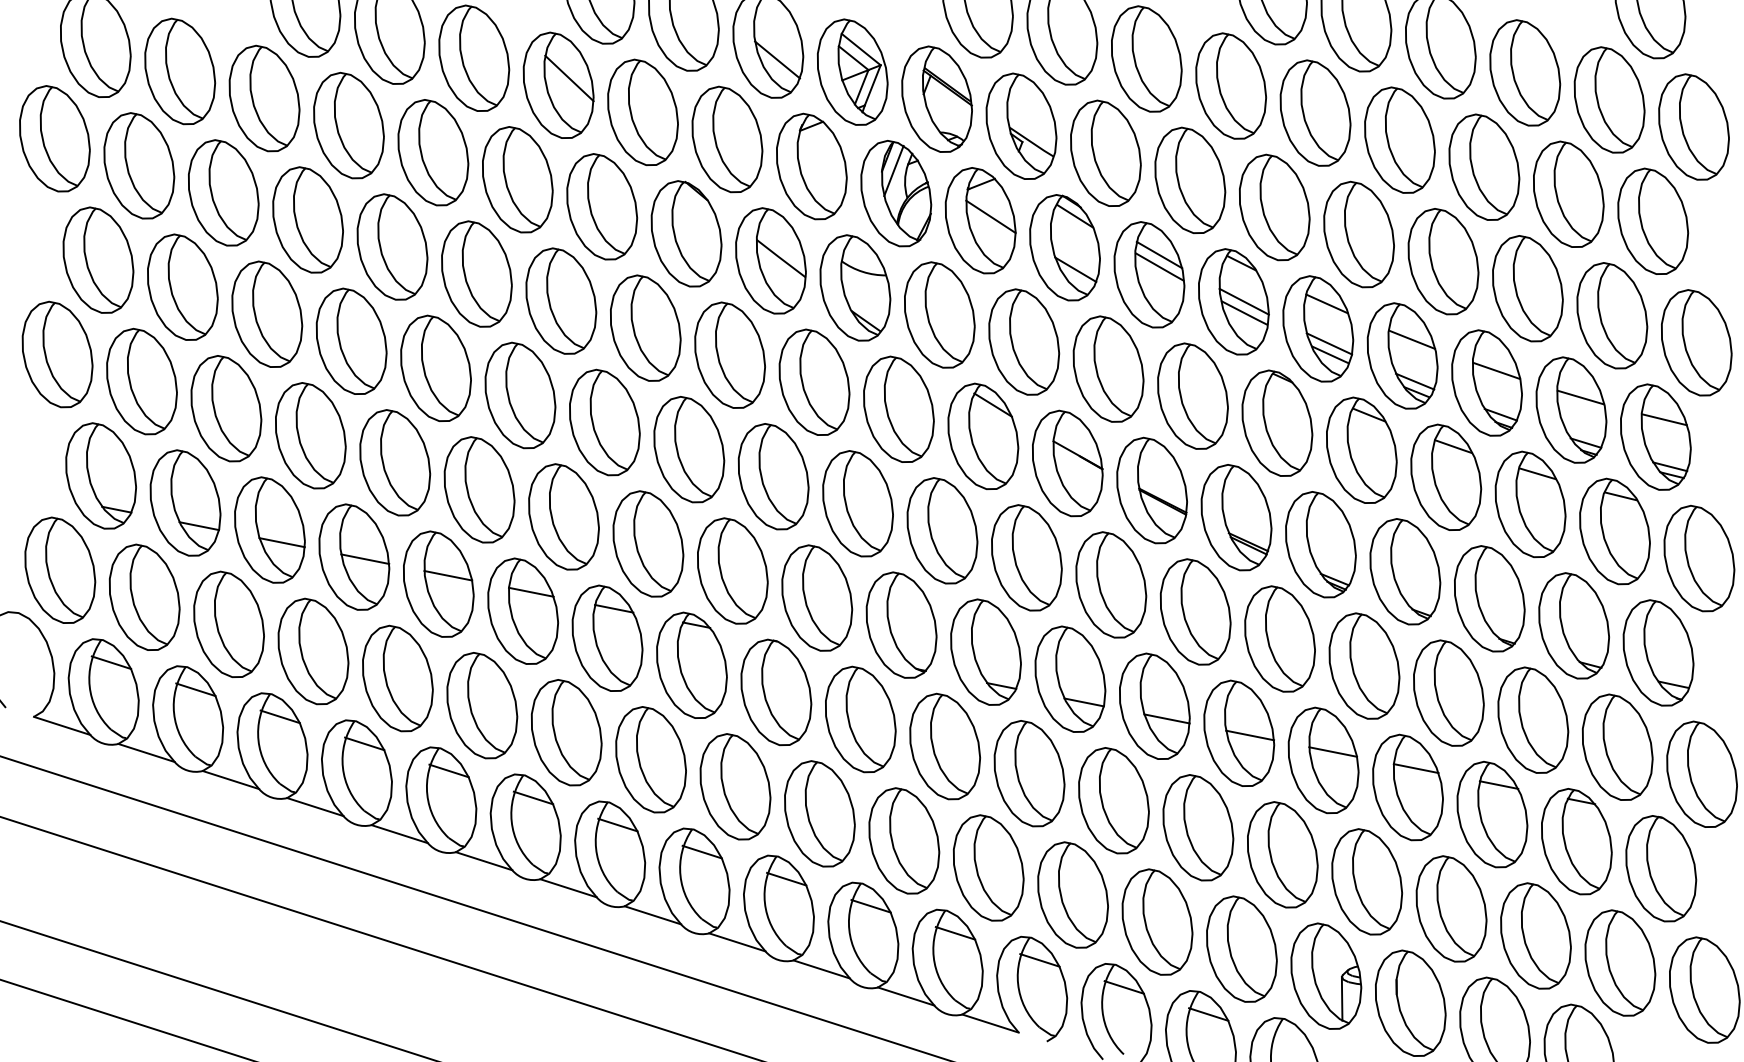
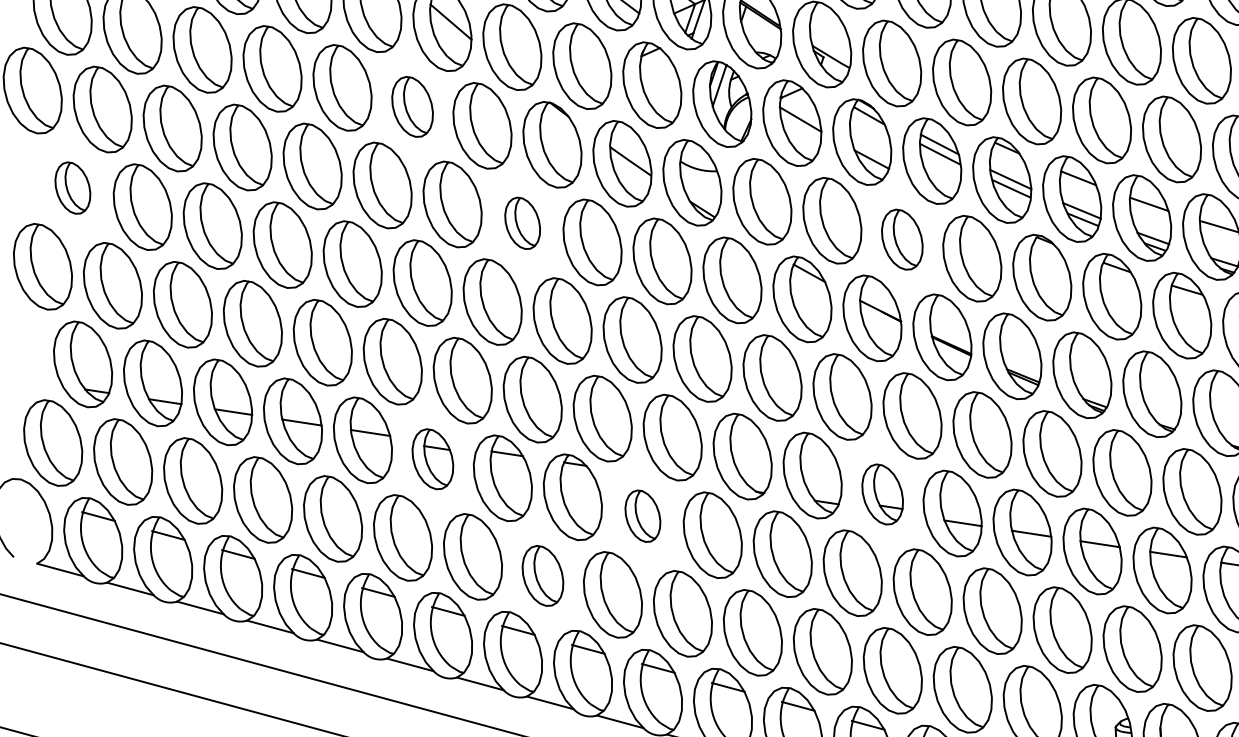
part: (517, 179) -> (412, 106), size x0.7
part: (98, 259) -> (72, 187), size x0.6
part: (645, 327) -> (522, 222), size x0.6
part: (1108, 368) -> (902, 239), size x0.7
part: (522, 610) -> (432, 458), size x0.7
part: (1070, 678) -> (882, 493), size x0.7
part: (776, 692) -> (643, 516), size x0.6
part: (650, 759) -> (542, 575), size x0.7

